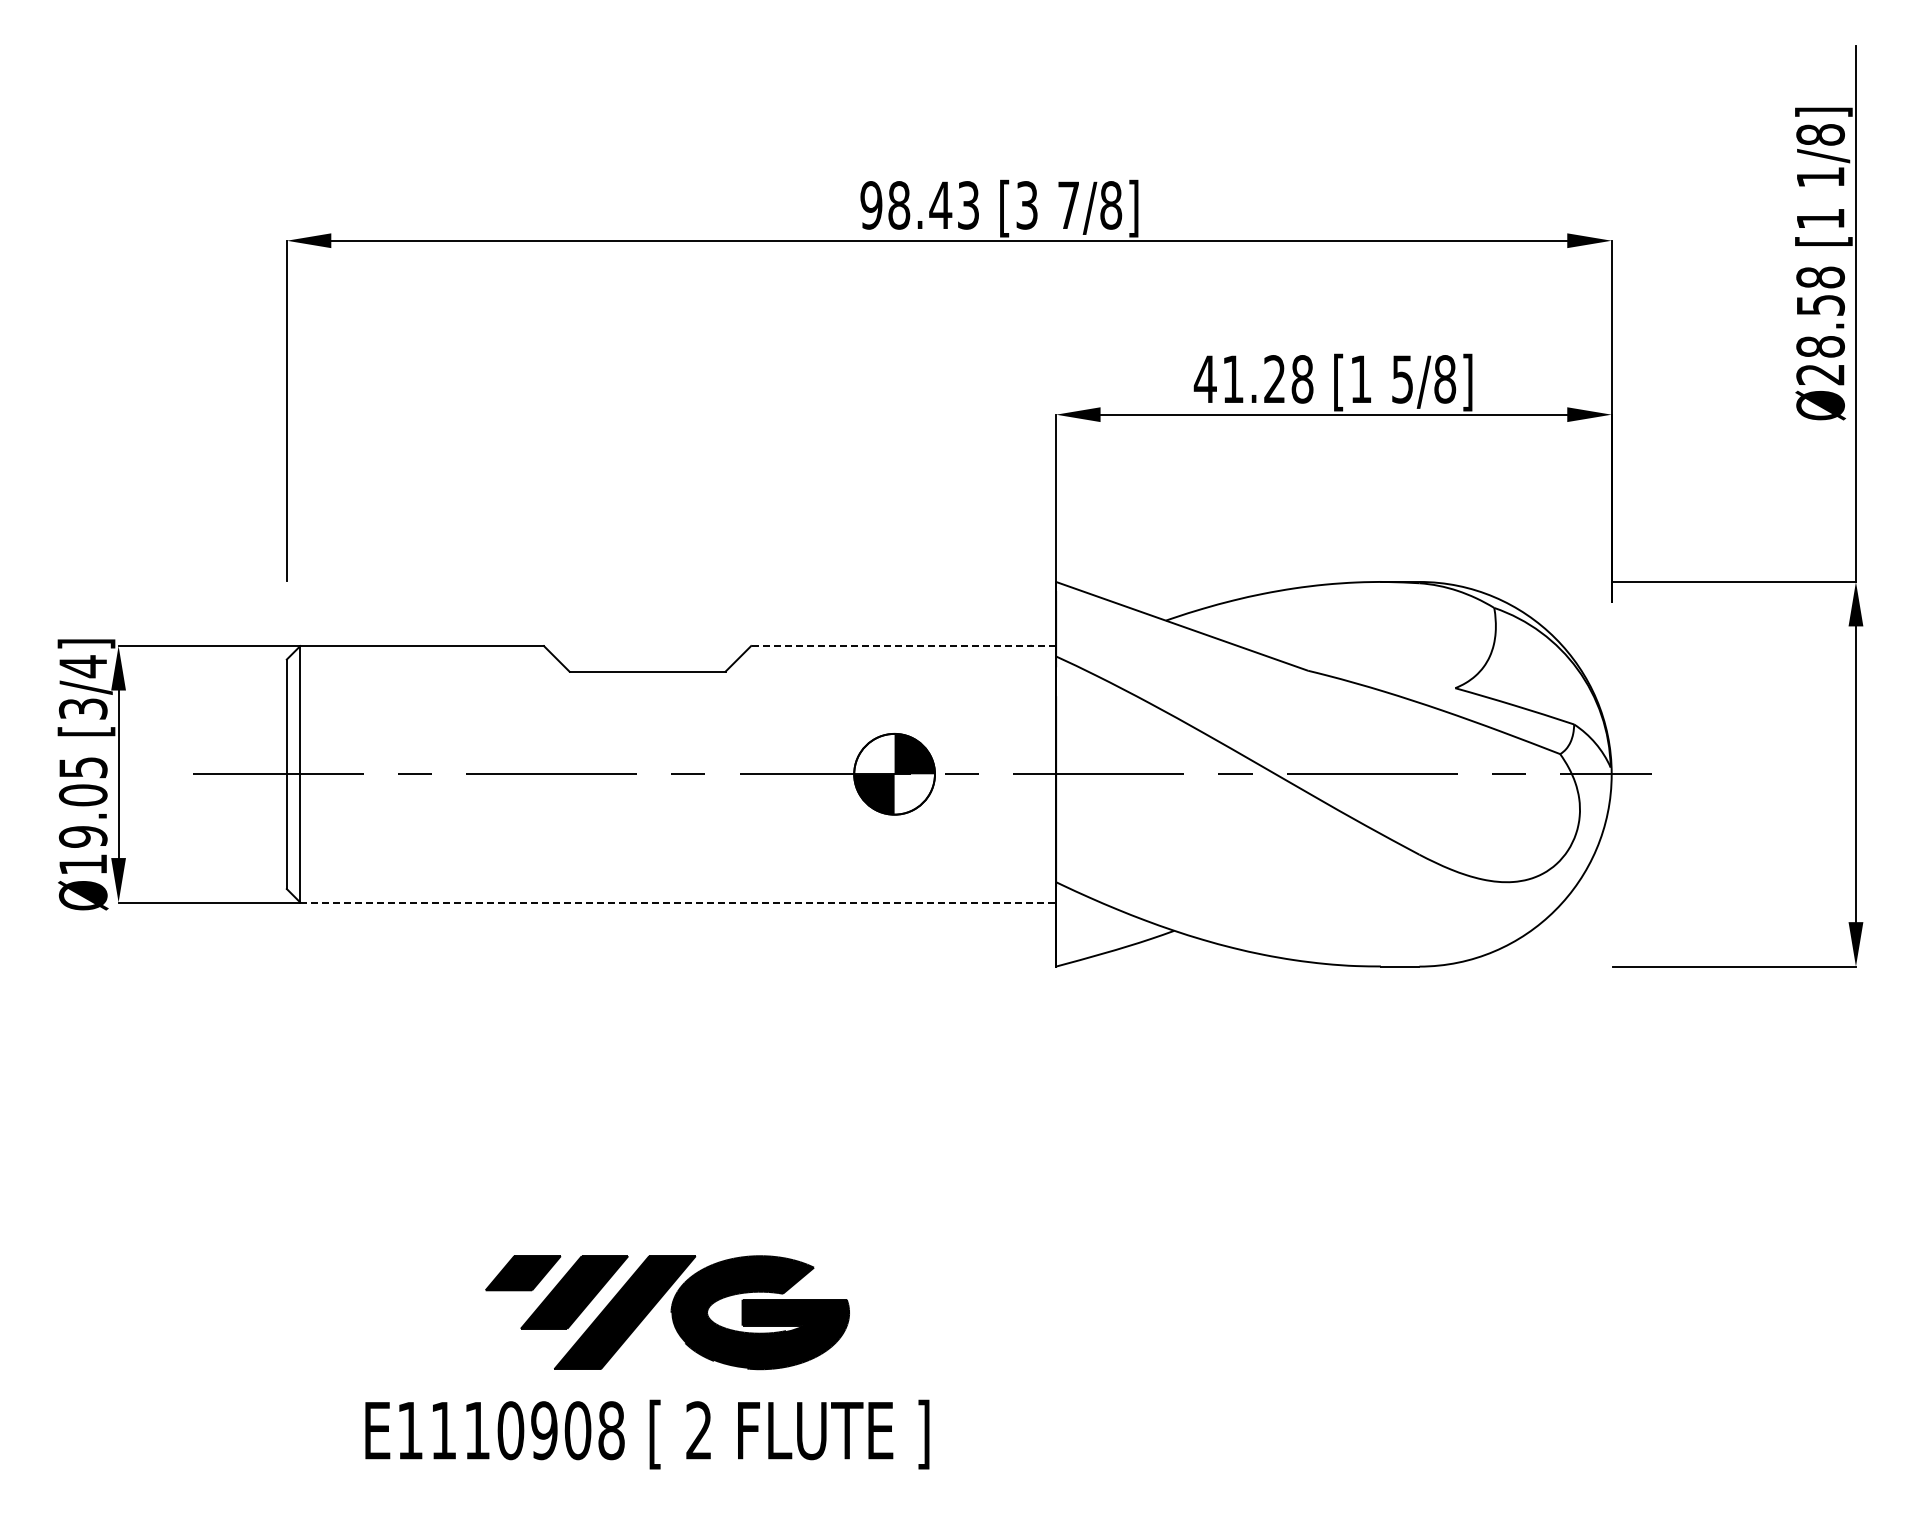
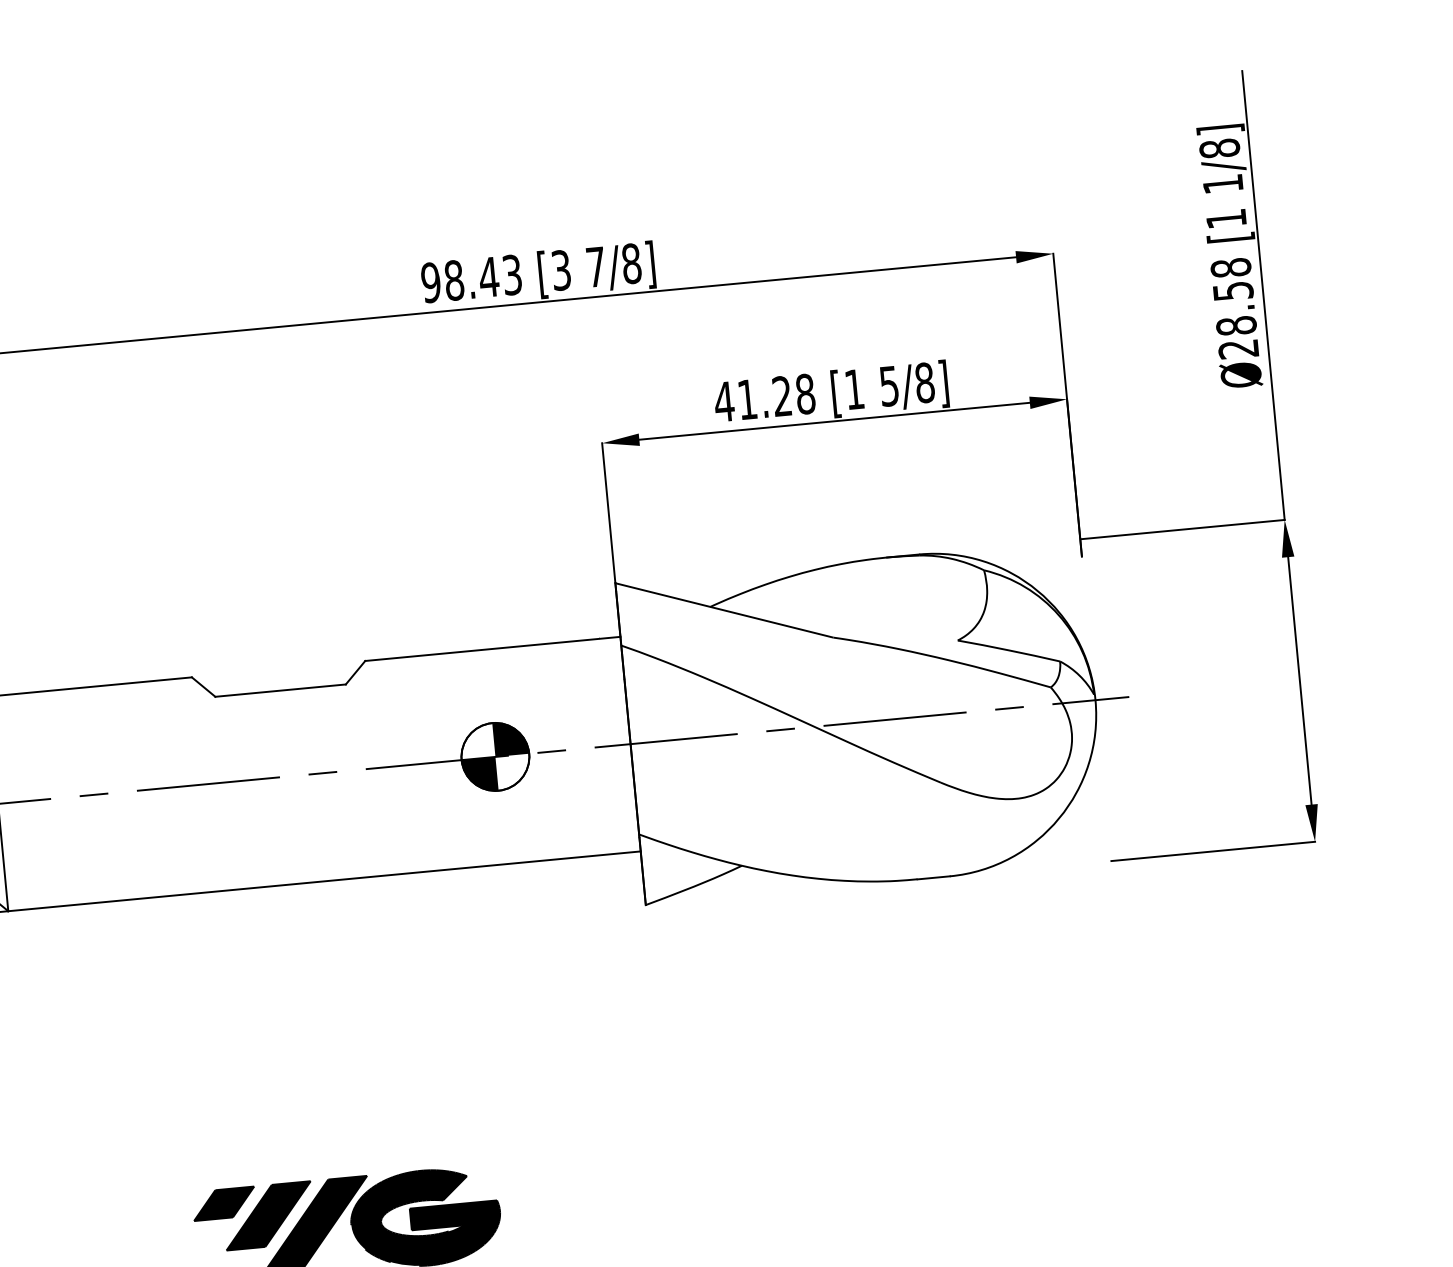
line: (903, 646) -> (492, 649), dashed -> solid
line: (678, 902) -> (324, 881), dashed -> solid

